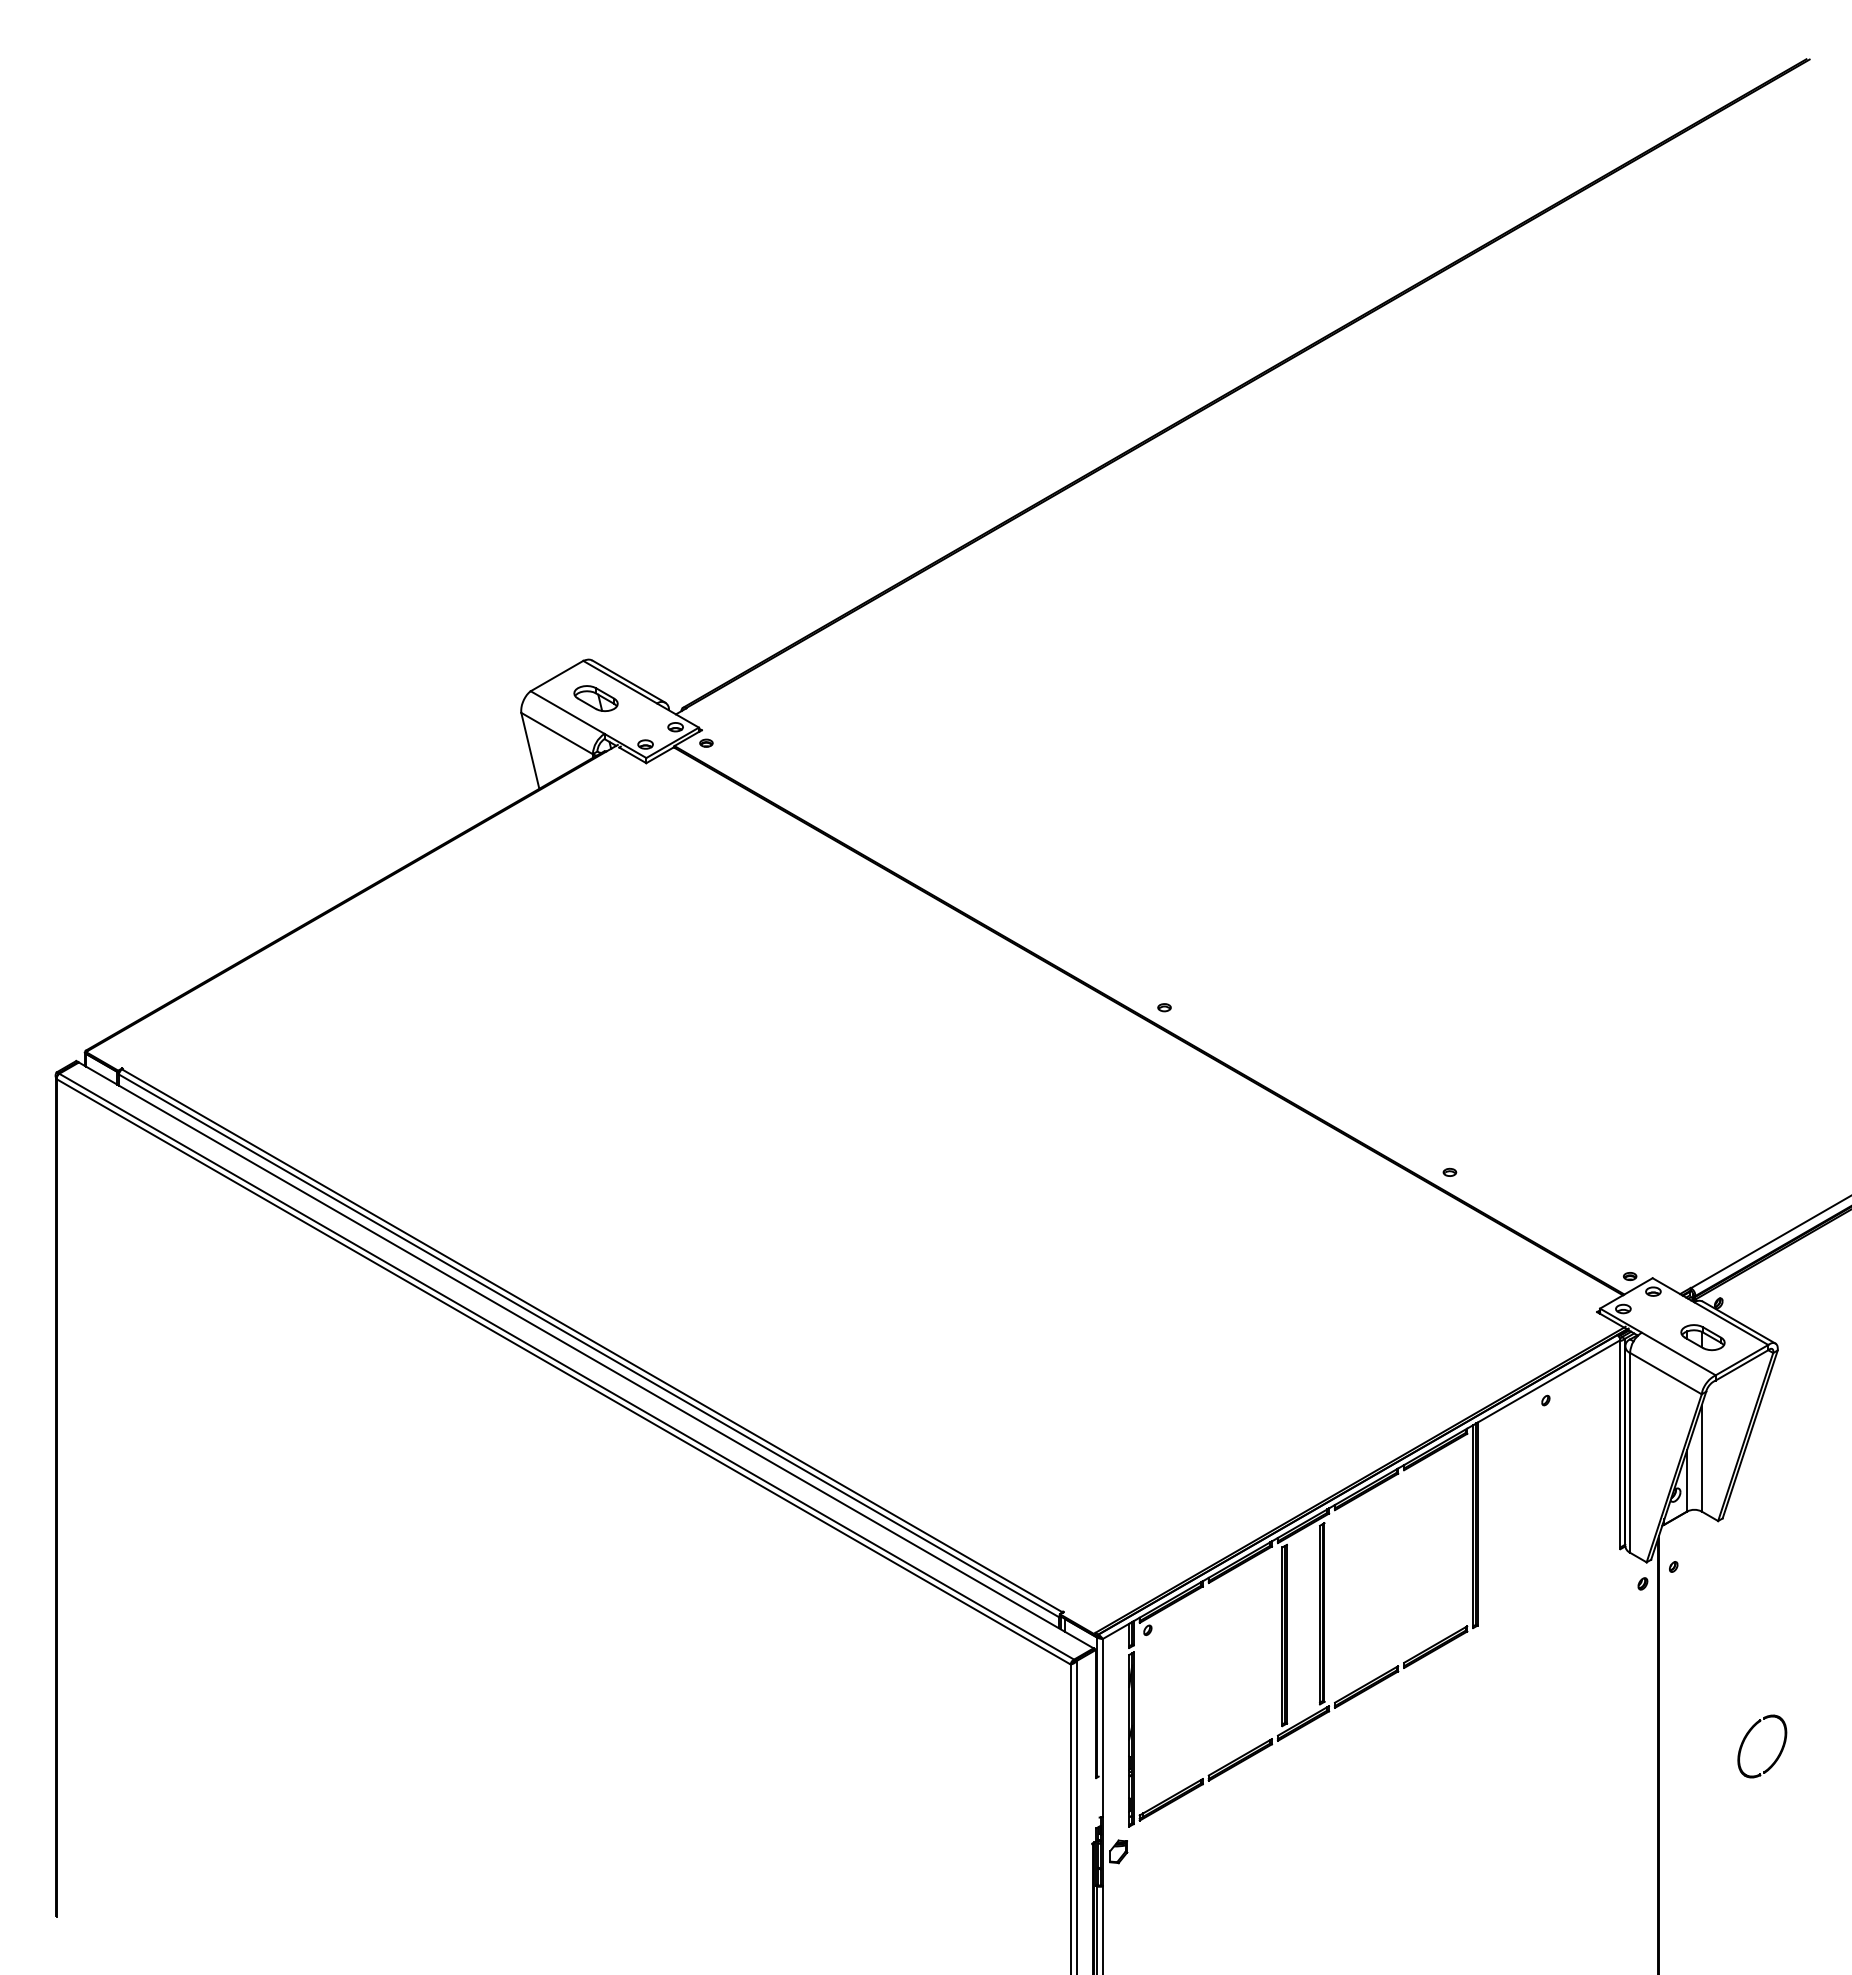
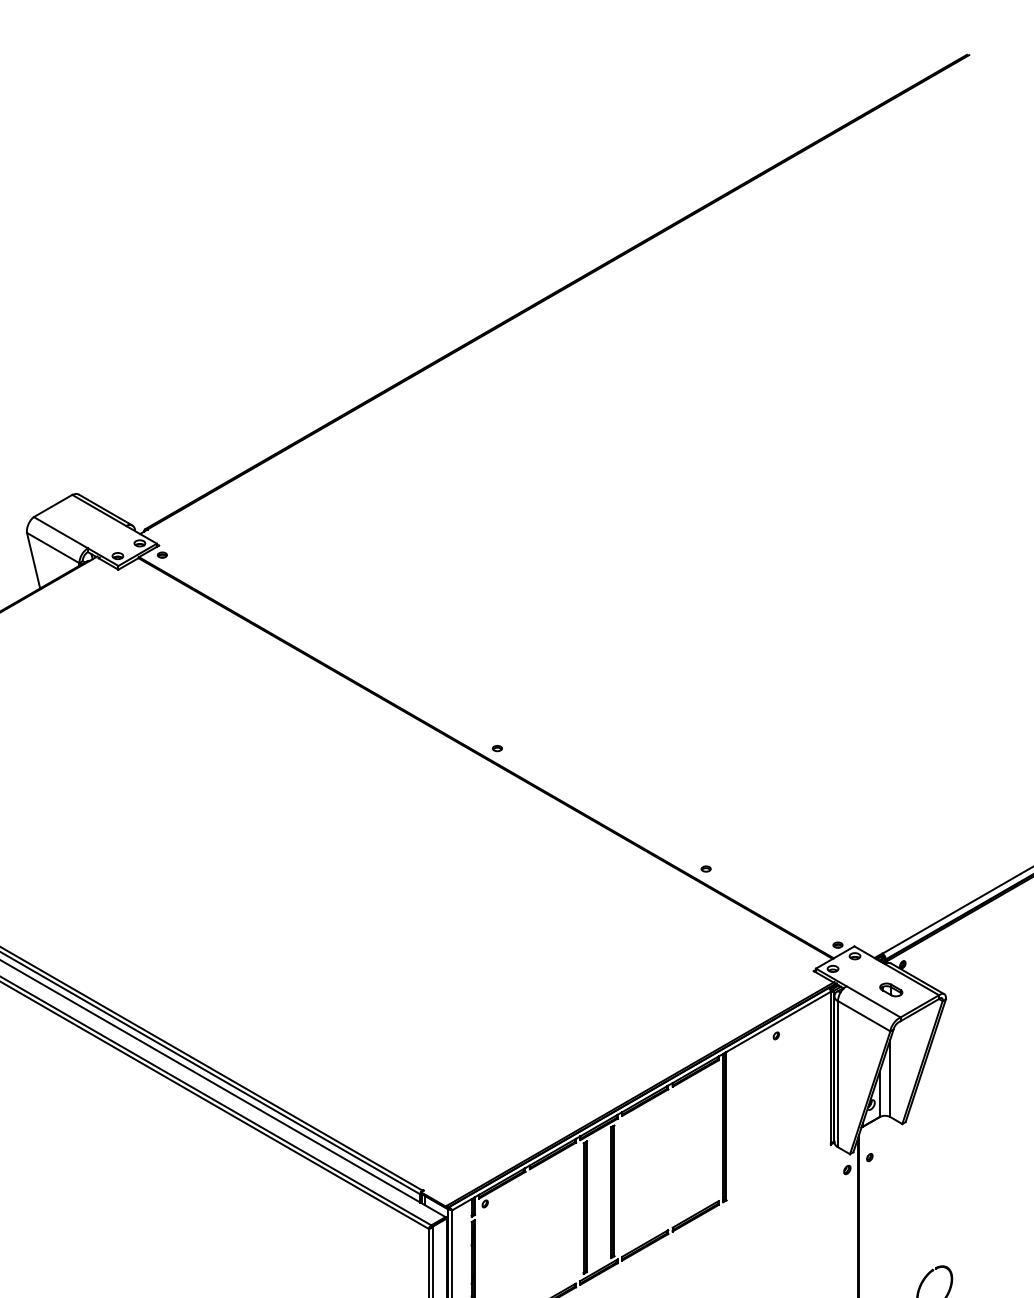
part: (595, 698) -> (81, 522), removed
part: (1702, 1337) -> (890, 989), size x0.7

